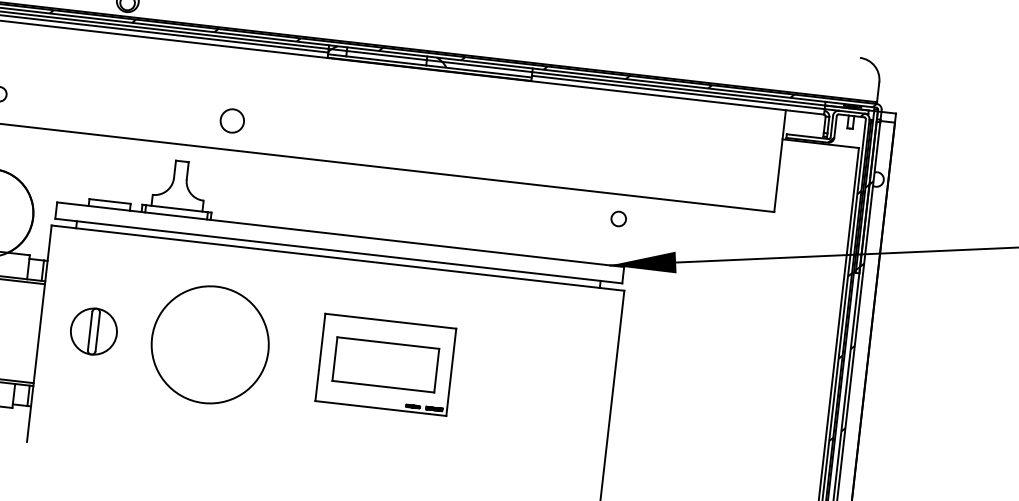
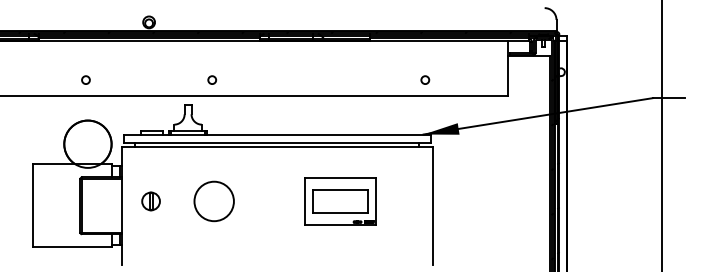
circle: (230, 119) -> (211, 79), size x0.62
circle: (619, 217) -> (425, 79), moved
part: (92, 331) -> (150, 201), size x0.71
circle: (208, 344) -> (213, 201), size x0.62
part: (385, 364) -> (340, 201), moved

